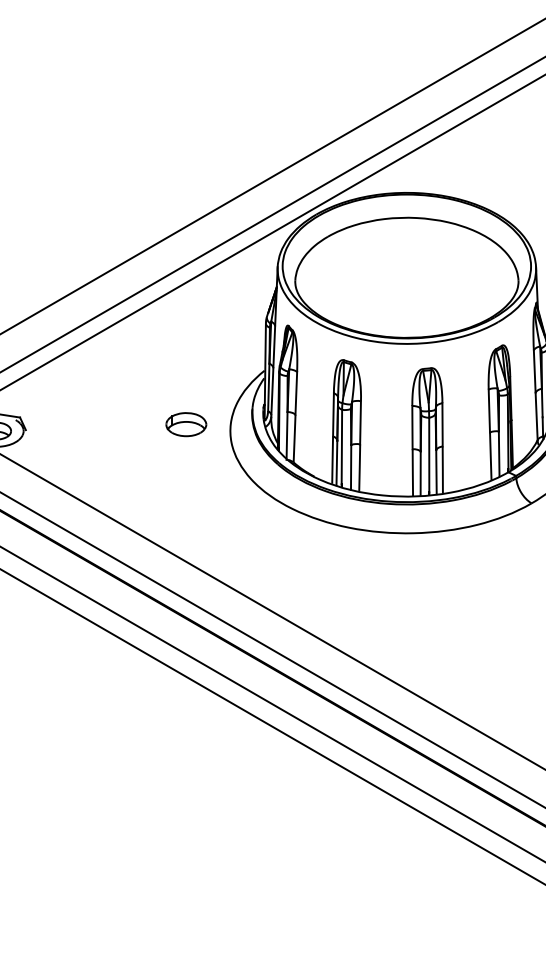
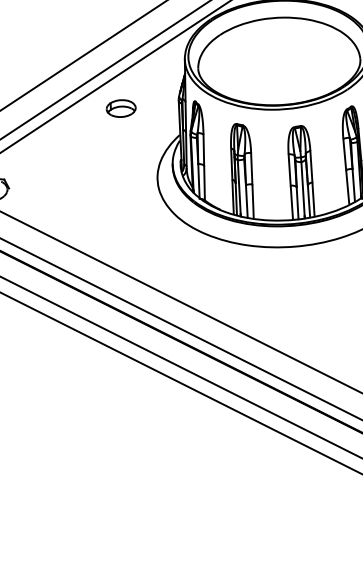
part: (186, 424) -> (121, 108), moved

